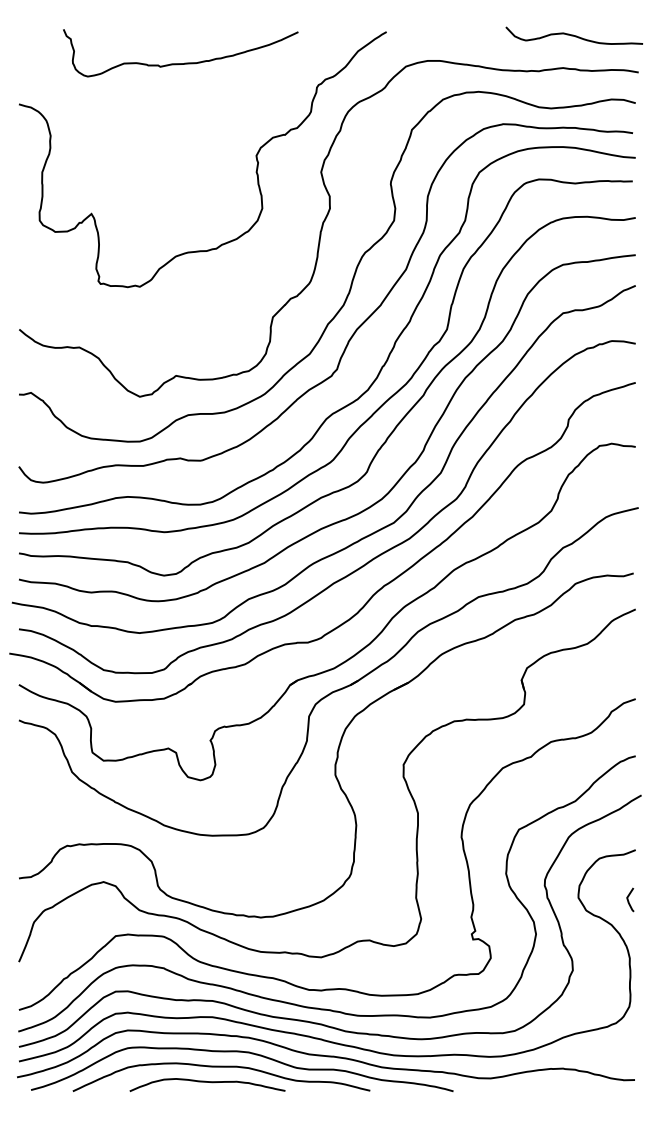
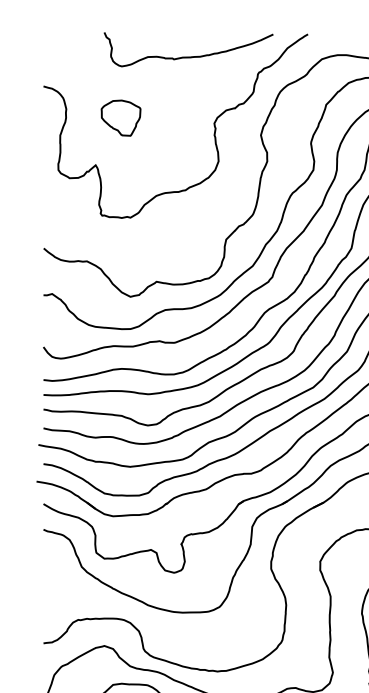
curve: (184, 62) -> (191, 56), moved
part: (126, 148) -> (120, 118), added

